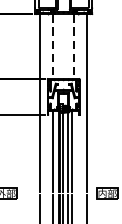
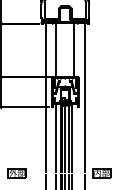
line: (53, 46) -> (56, 50), dashed -> solid
line: (74, 46) -> (74, 50), dashed -> solid

